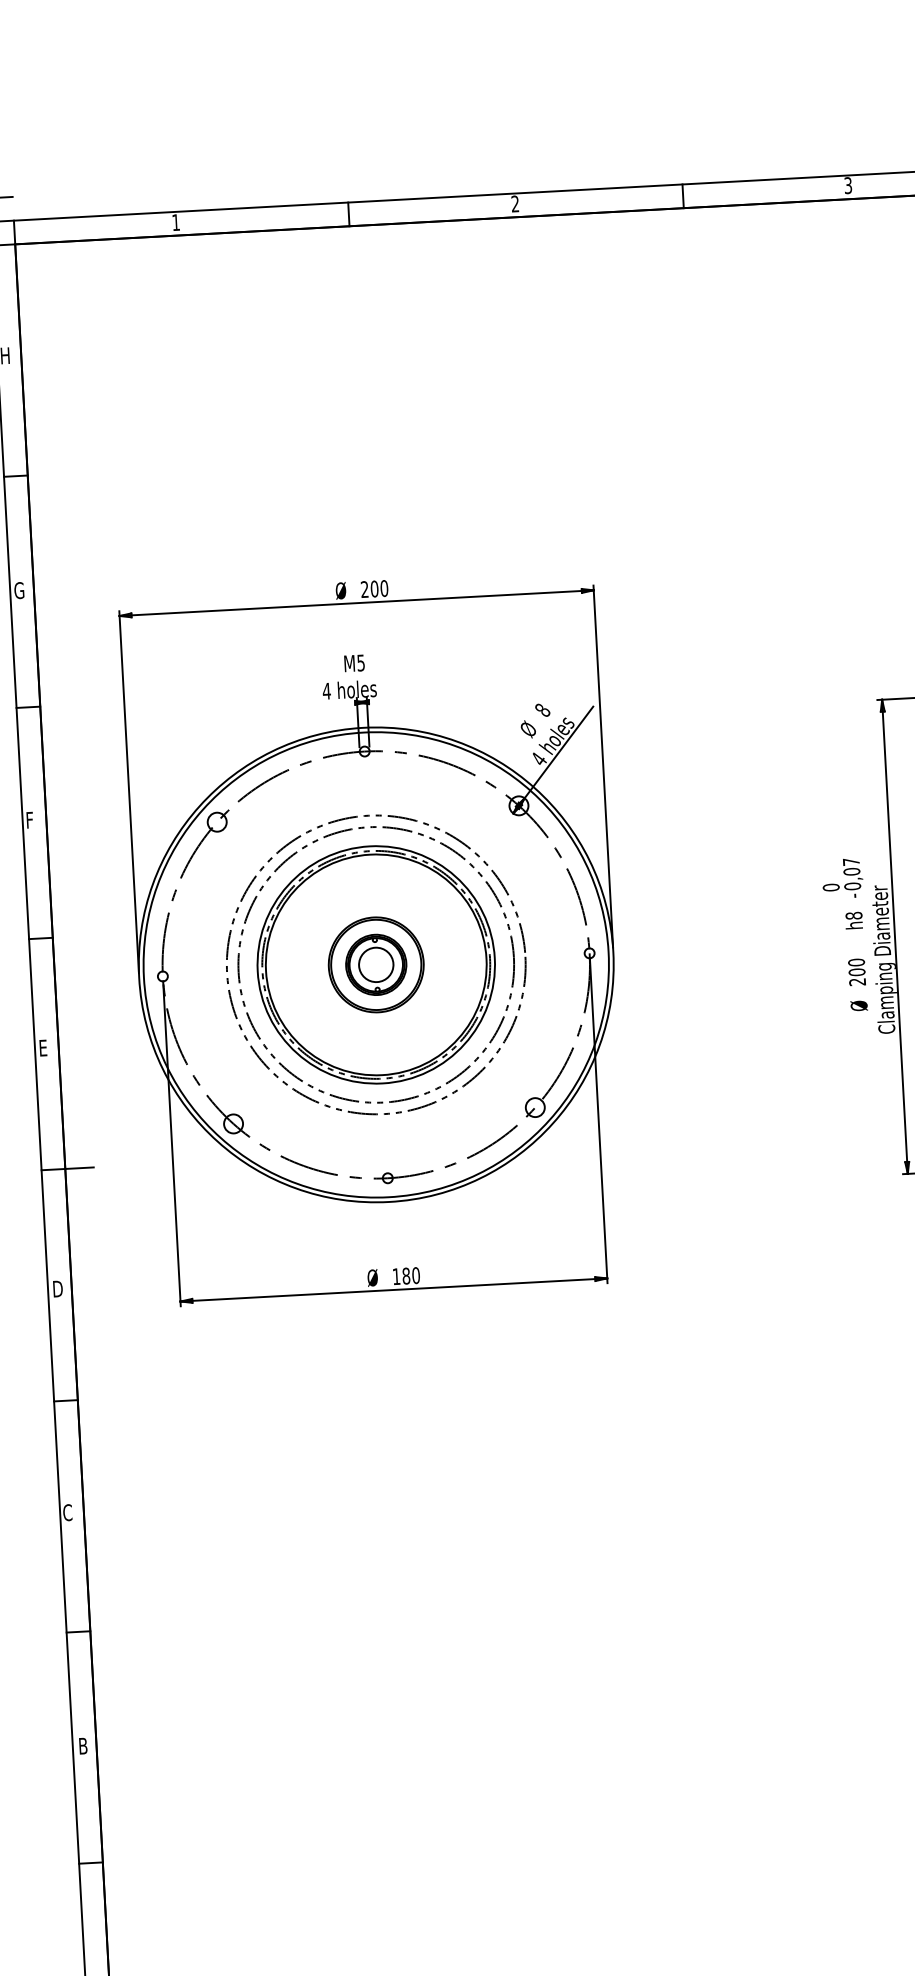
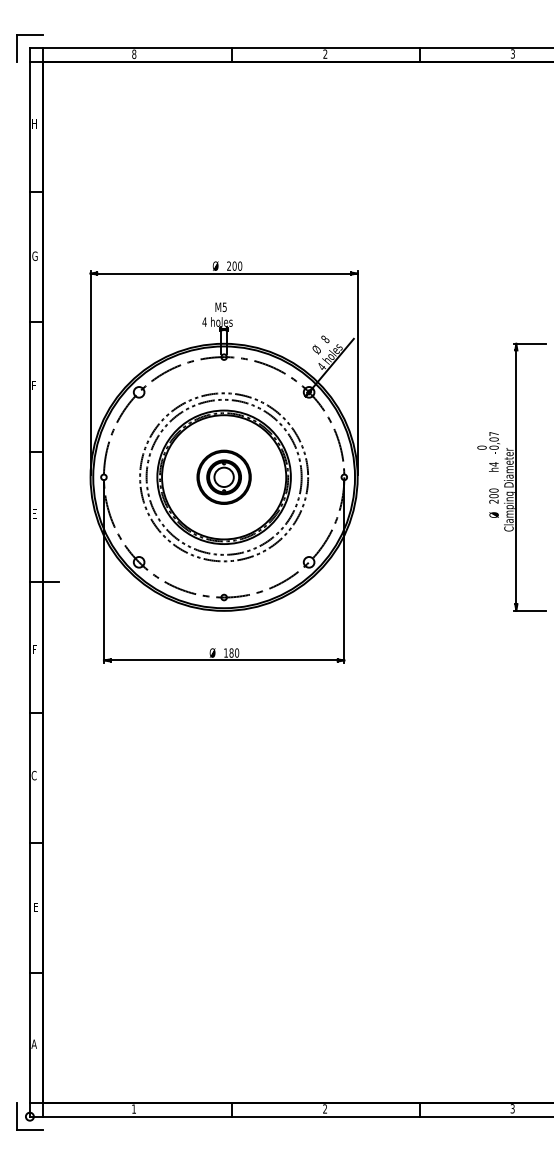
text: (176, 222) -> (134, 54), 1 -> 8
text: (853, 916) -> (493, 464), h8 -> h4
text: (57, 1288) -> (35, 649), D -> F
text: (82, 1744) -> (35, 906), B -> E

